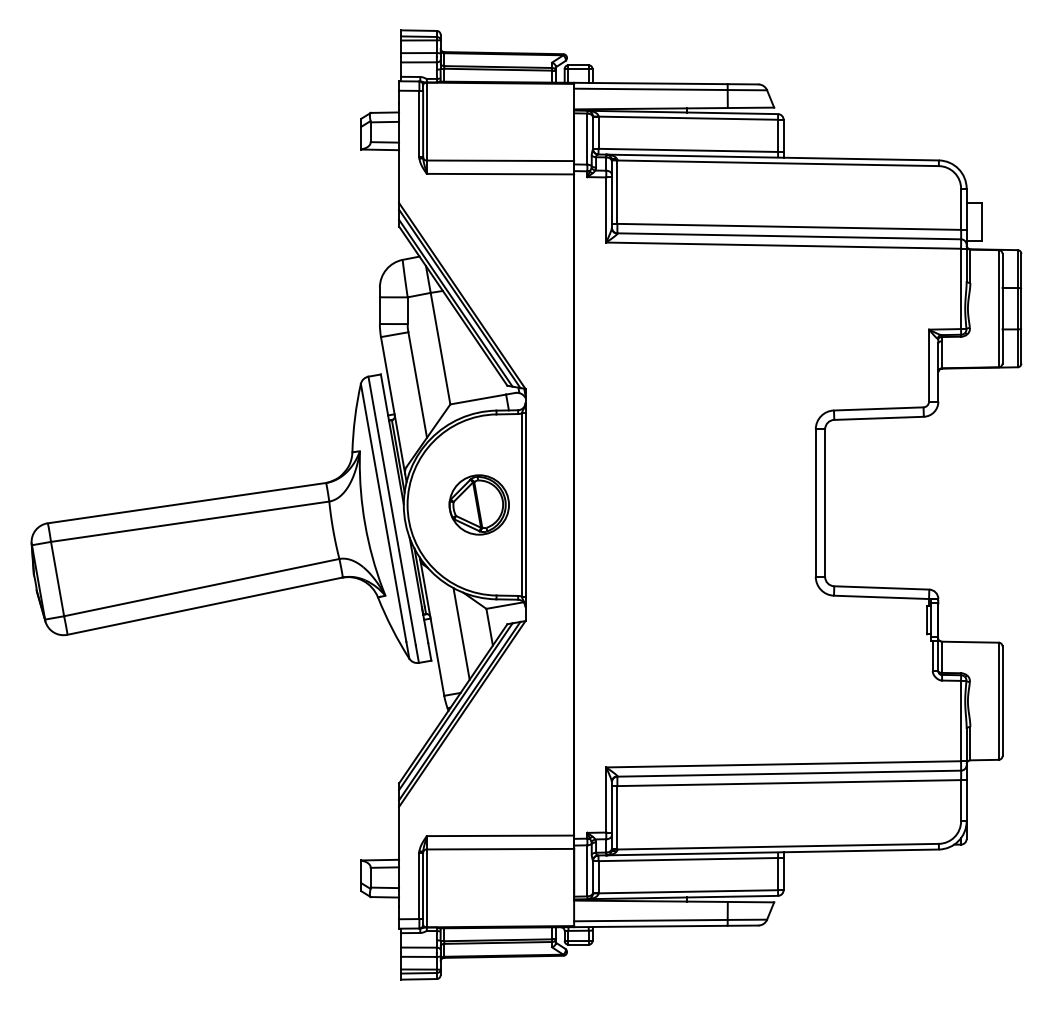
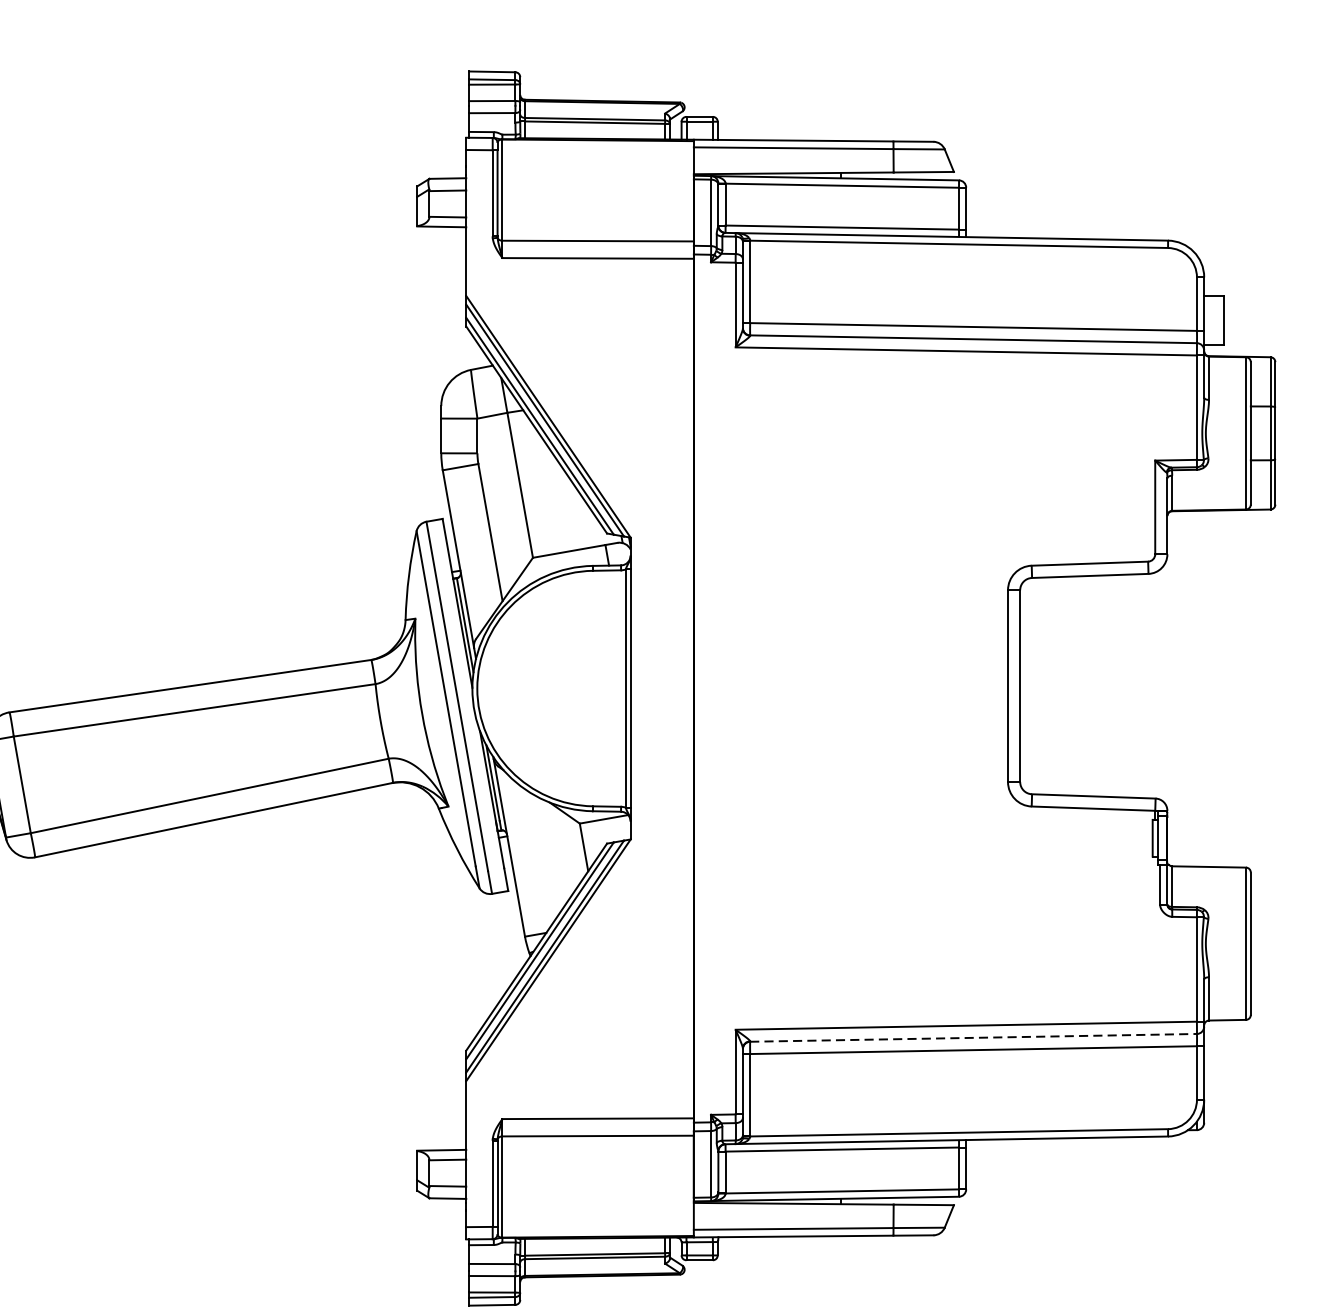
part: (478, 504) -> (569, 687), removed
line: (461, 633) -> (547, 855), removed
line: (789, 773) -> (973, 1037), solid -> dashed

